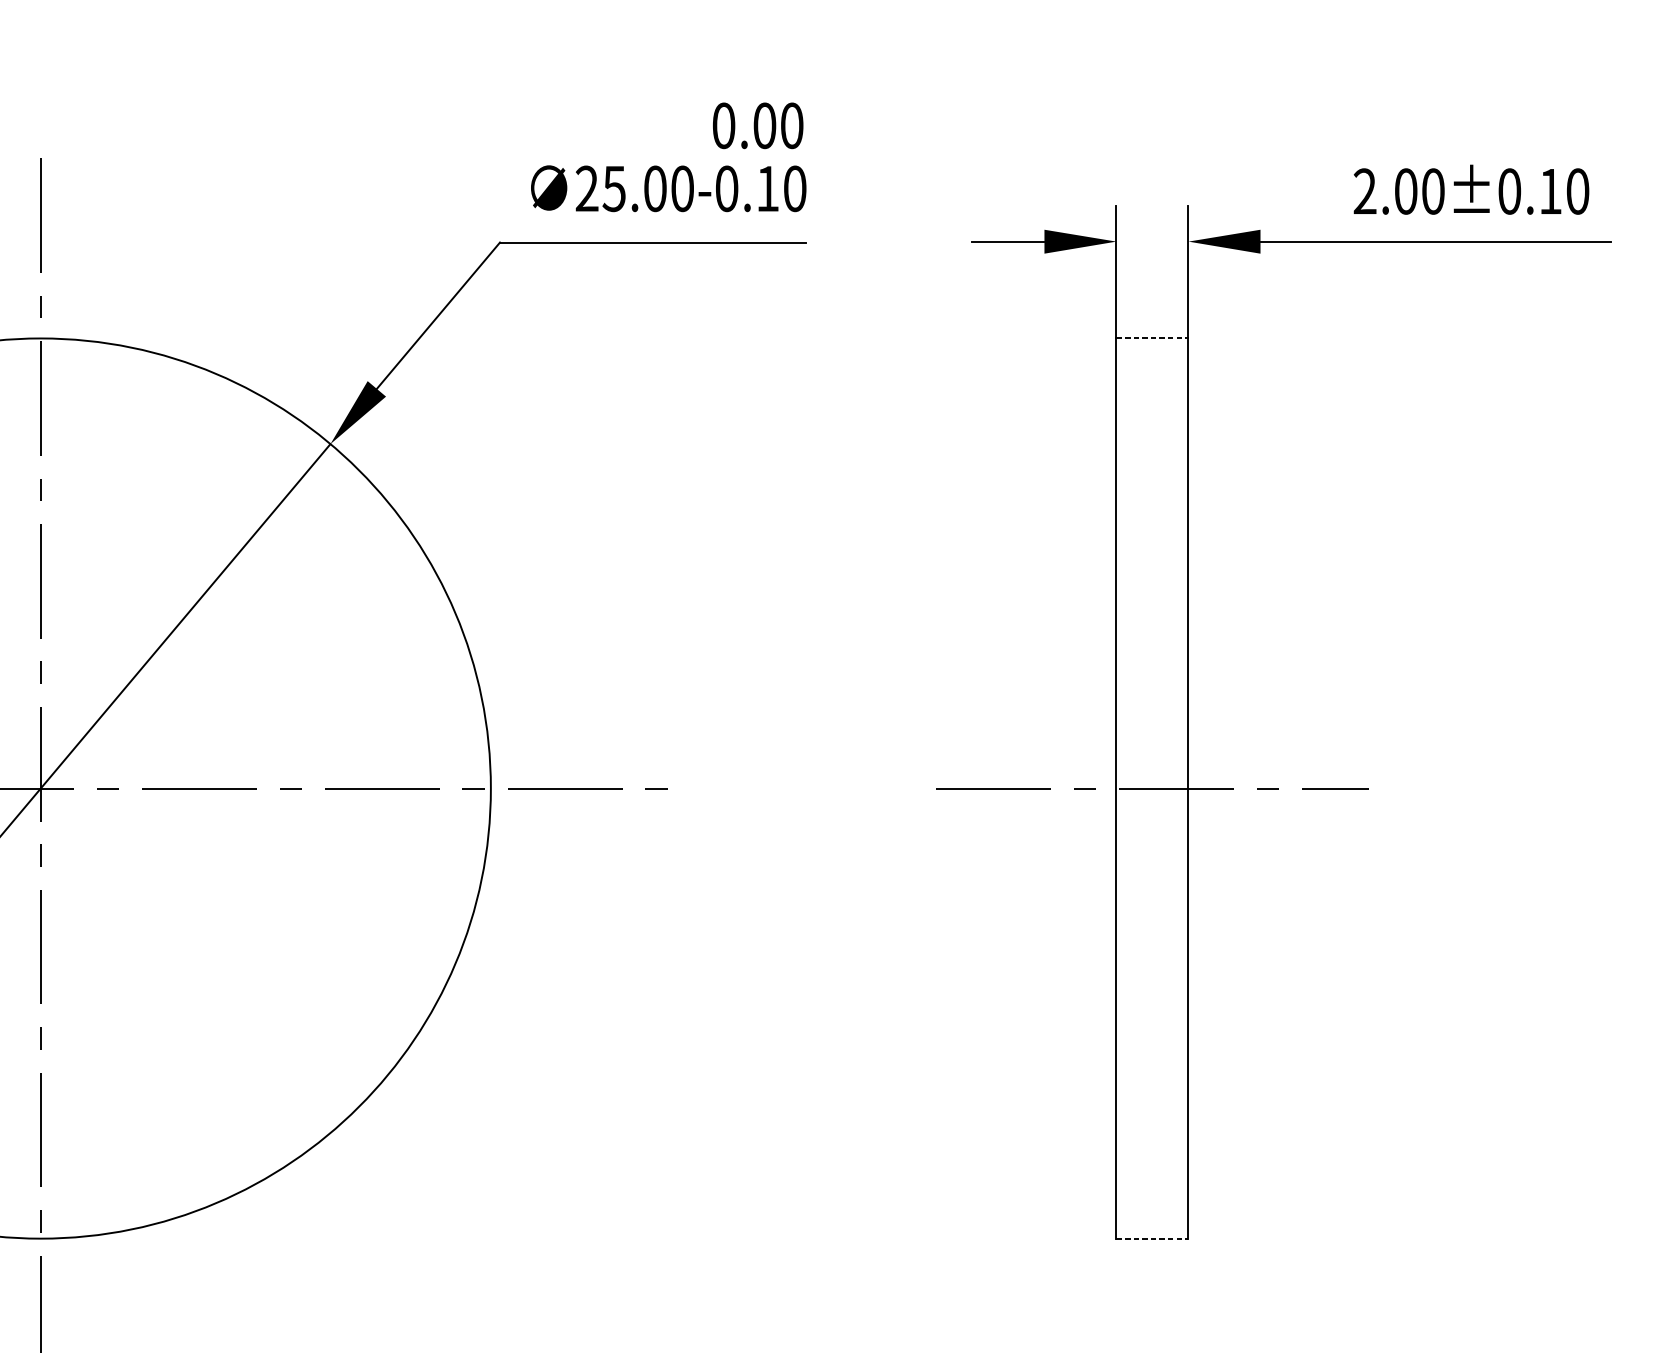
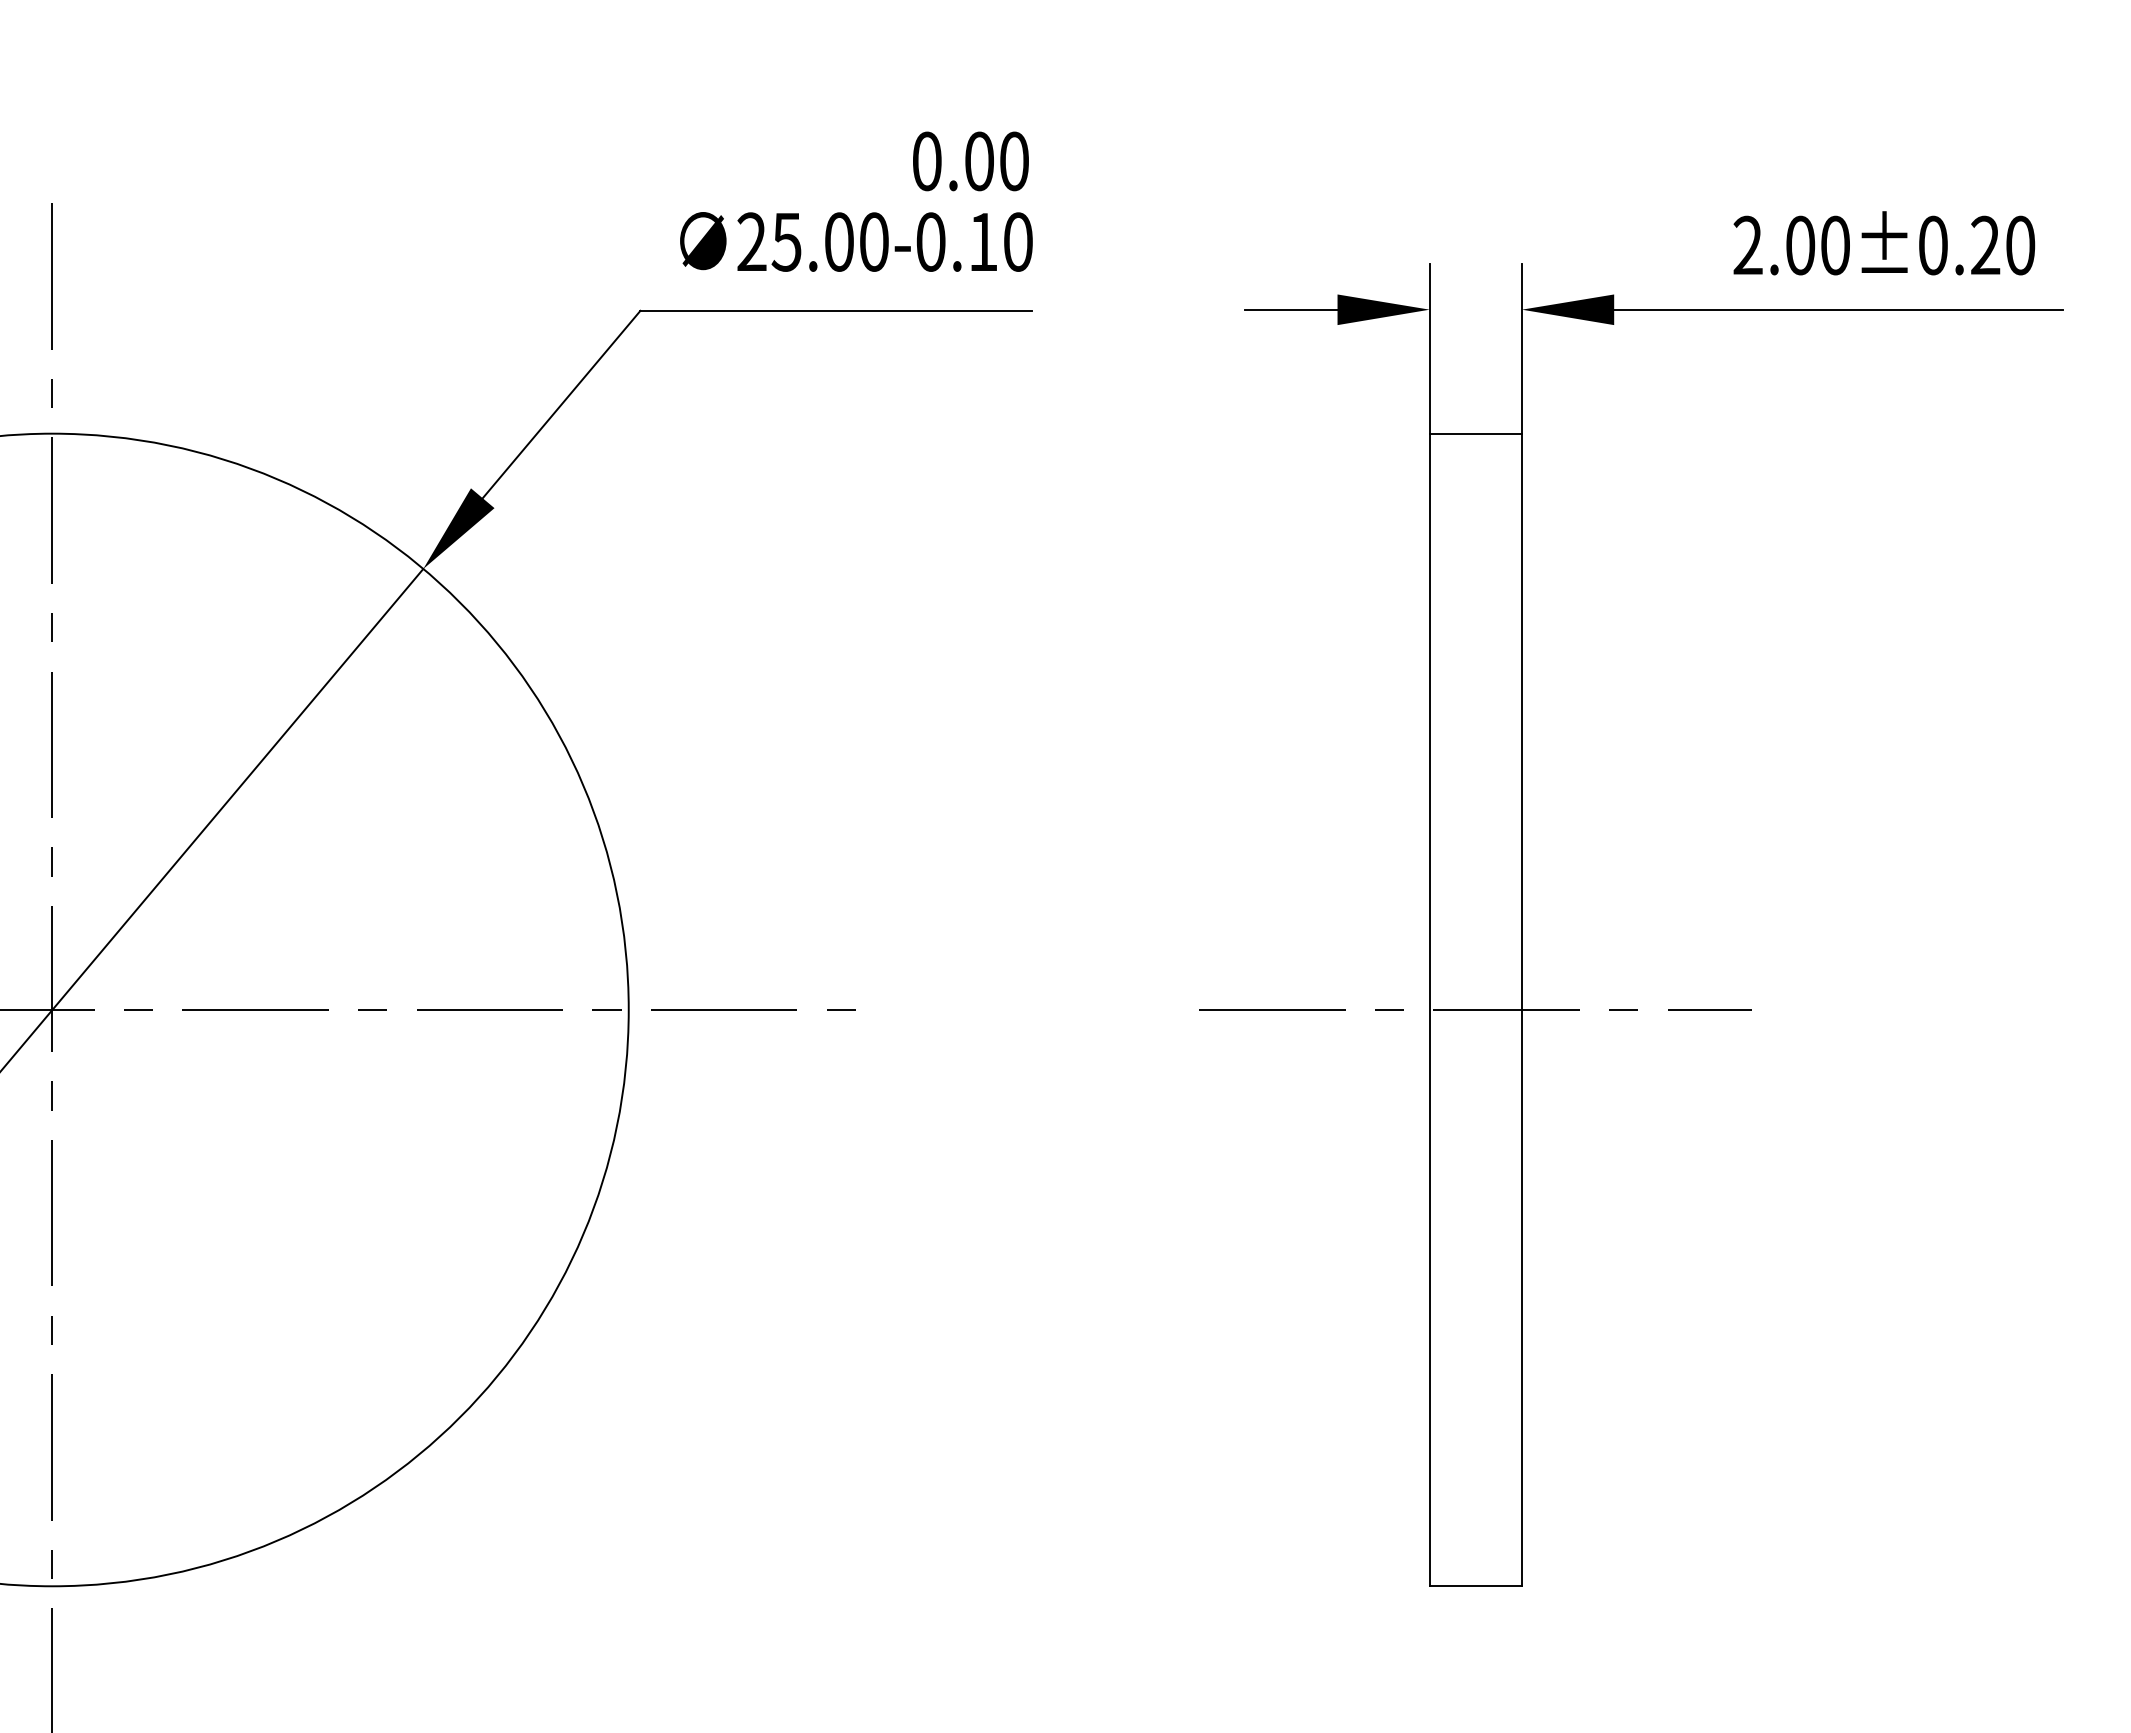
text: (1550, 190) -> (1985, 244), 2.00±0.10 -> 2.00±0.20
line: (1152, 338) -> (1476, 433), dashed -> solid
line: (1152, 1238) -> (1476, 1586), dashed -> solid

